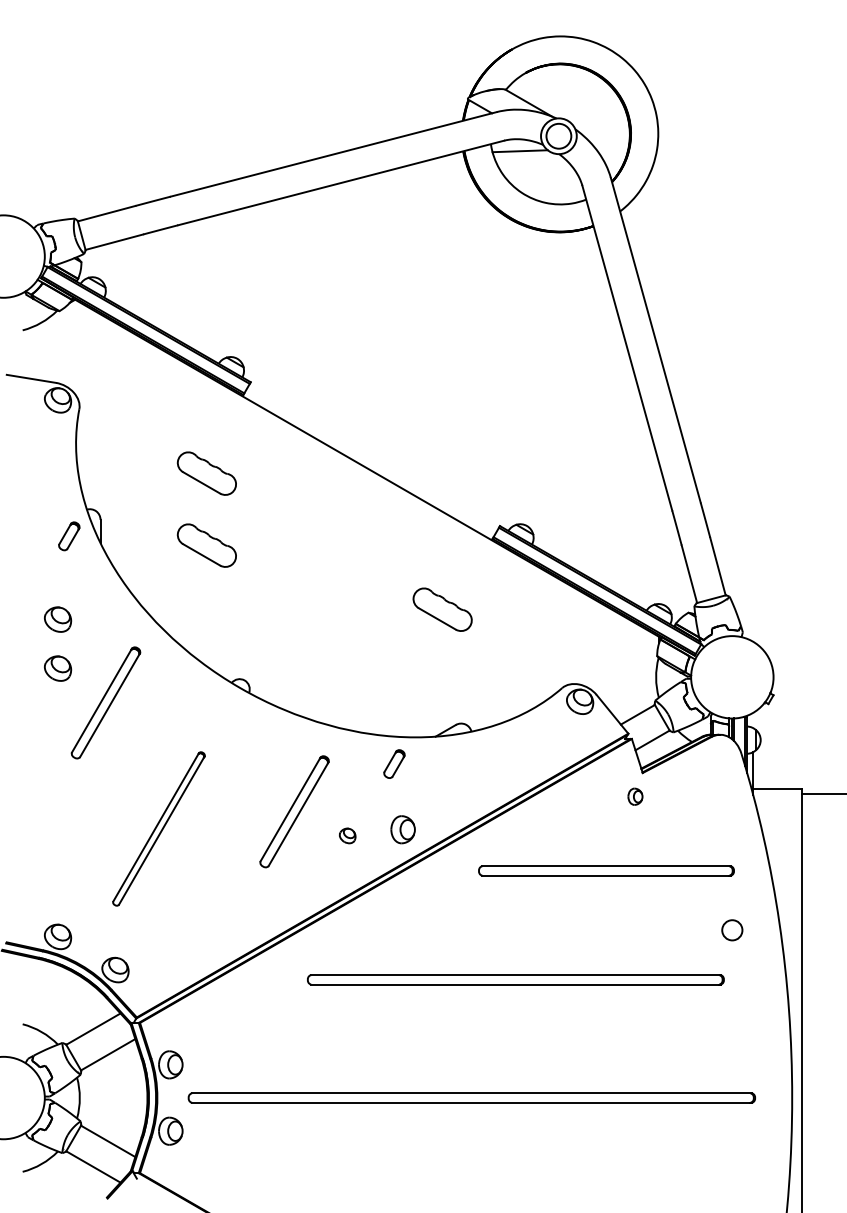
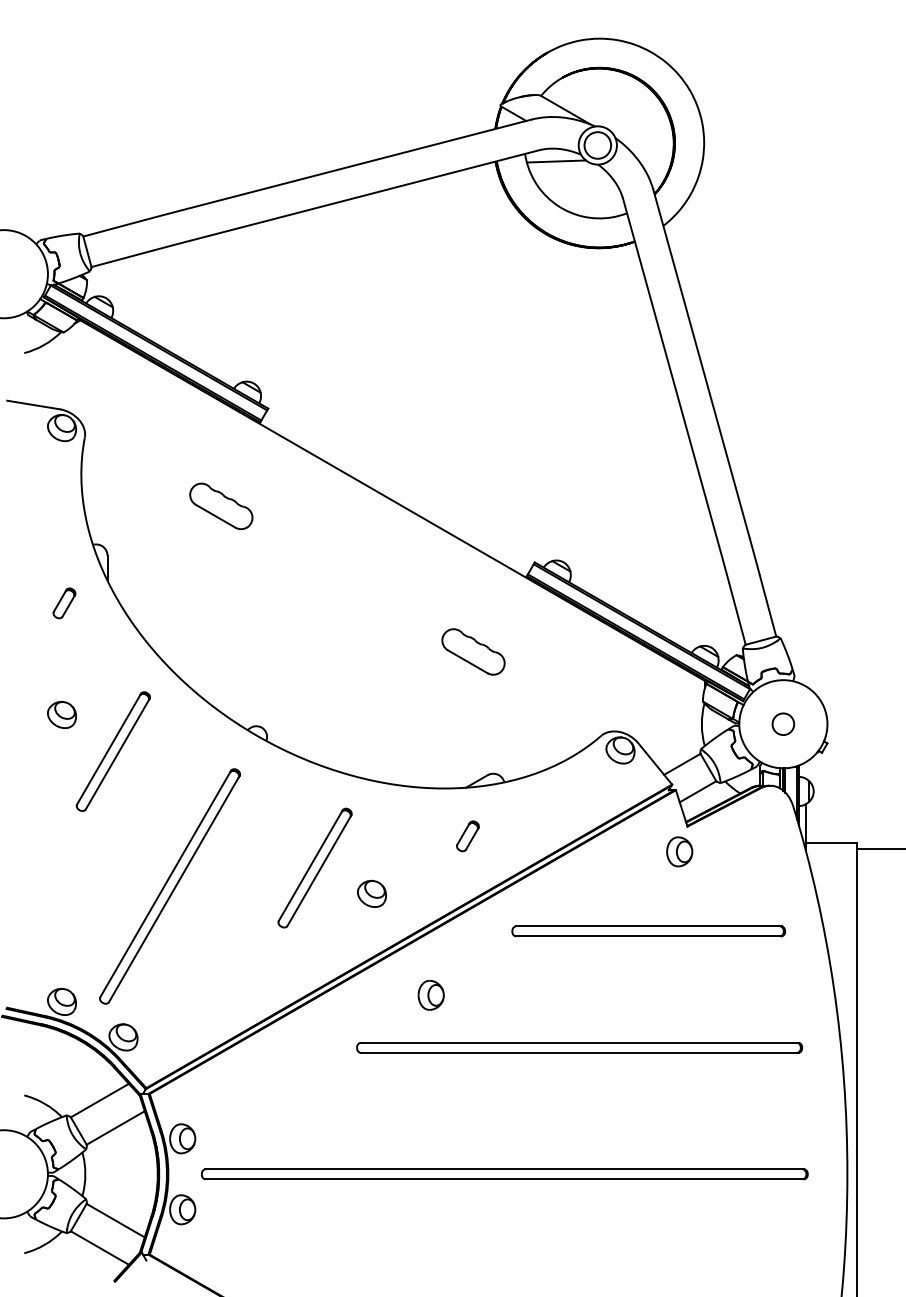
part: (69, 536) -> (64, 603), moved
part: (206, 545) -> (220, 583), removed
part: (58, 619) -> (62, 662), removed
part: (394, 763) -> (467, 835), moved
part: (635, 796) -> (679, 851), size x1.67
part: (158, 828) -> (169, 885), size x1.43
part: (402, 829) -> (430, 995), moved
part: (347, 835) -> (371, 893), size x1.67
circle: (732, 930) -> (783, 724), moved
part: (515, 979) -> (579, 1047), moved

